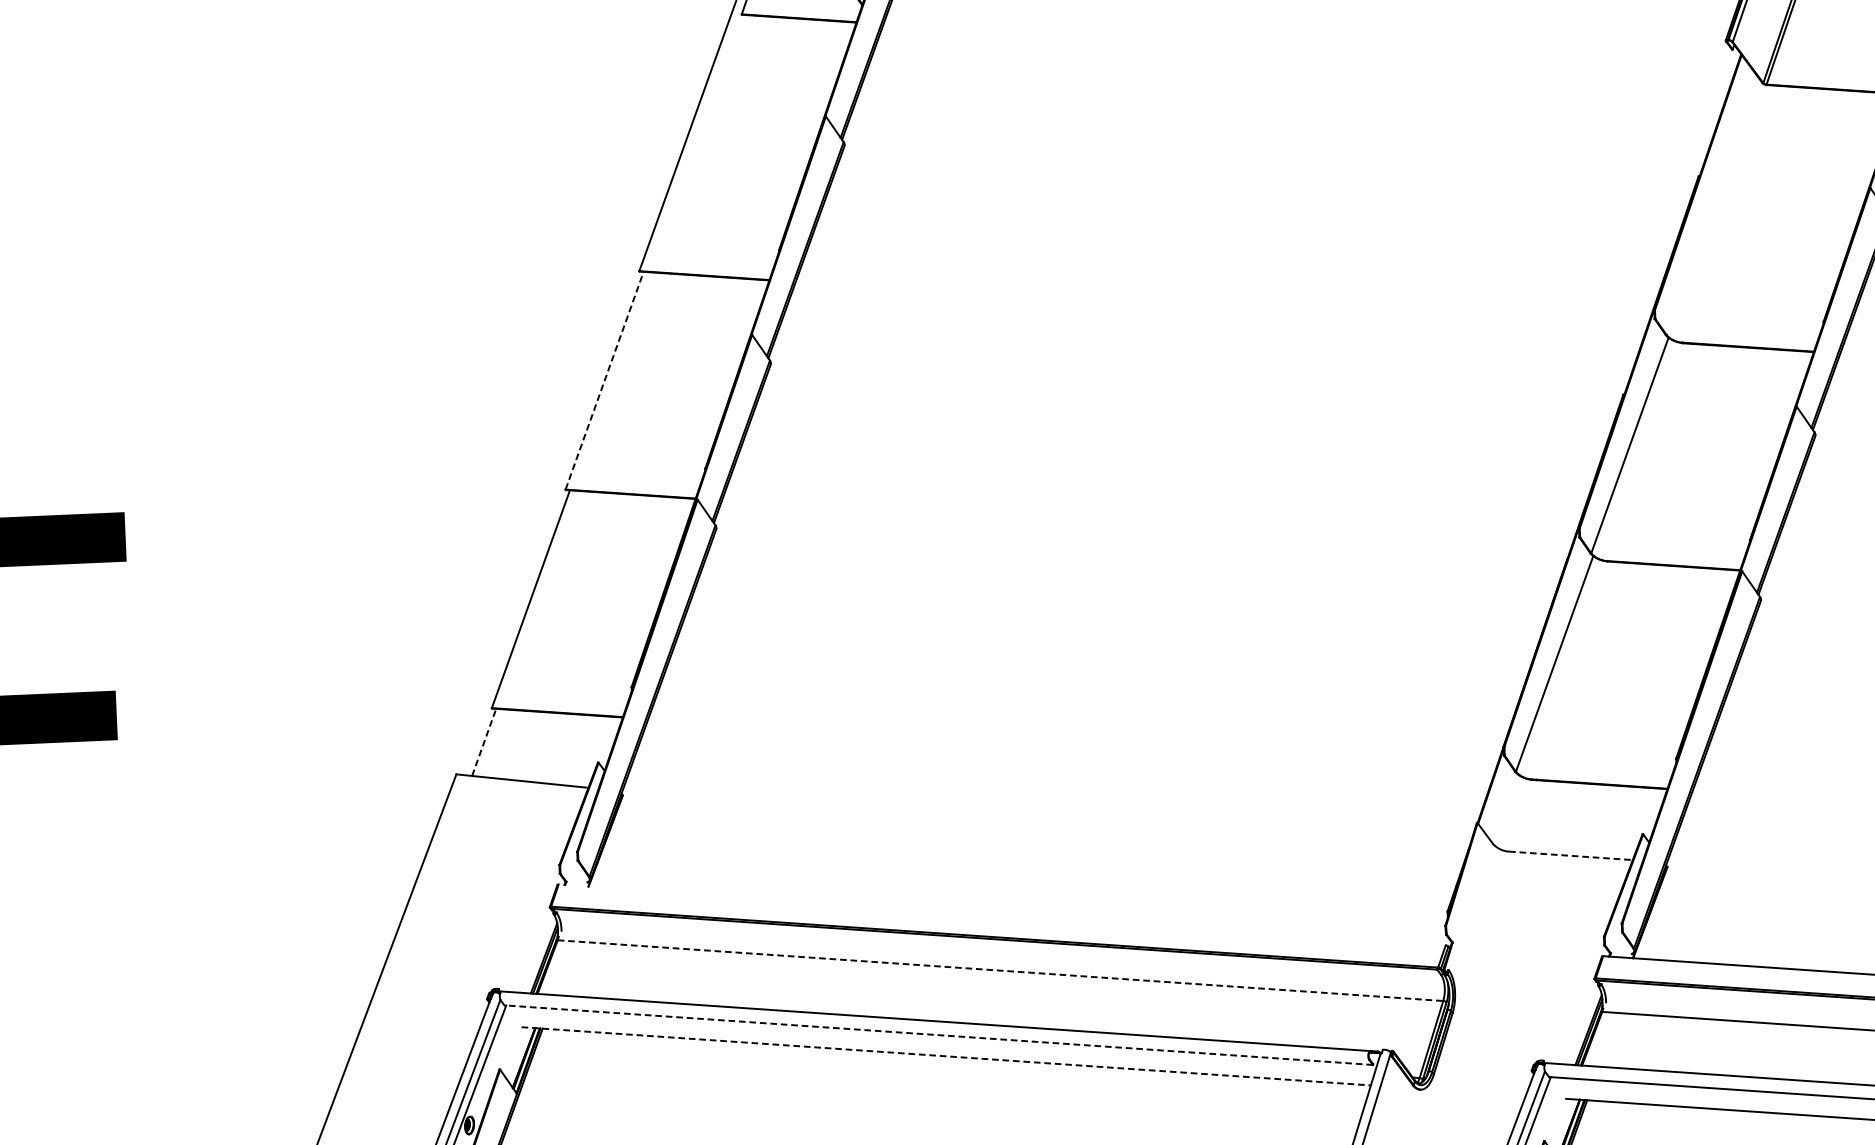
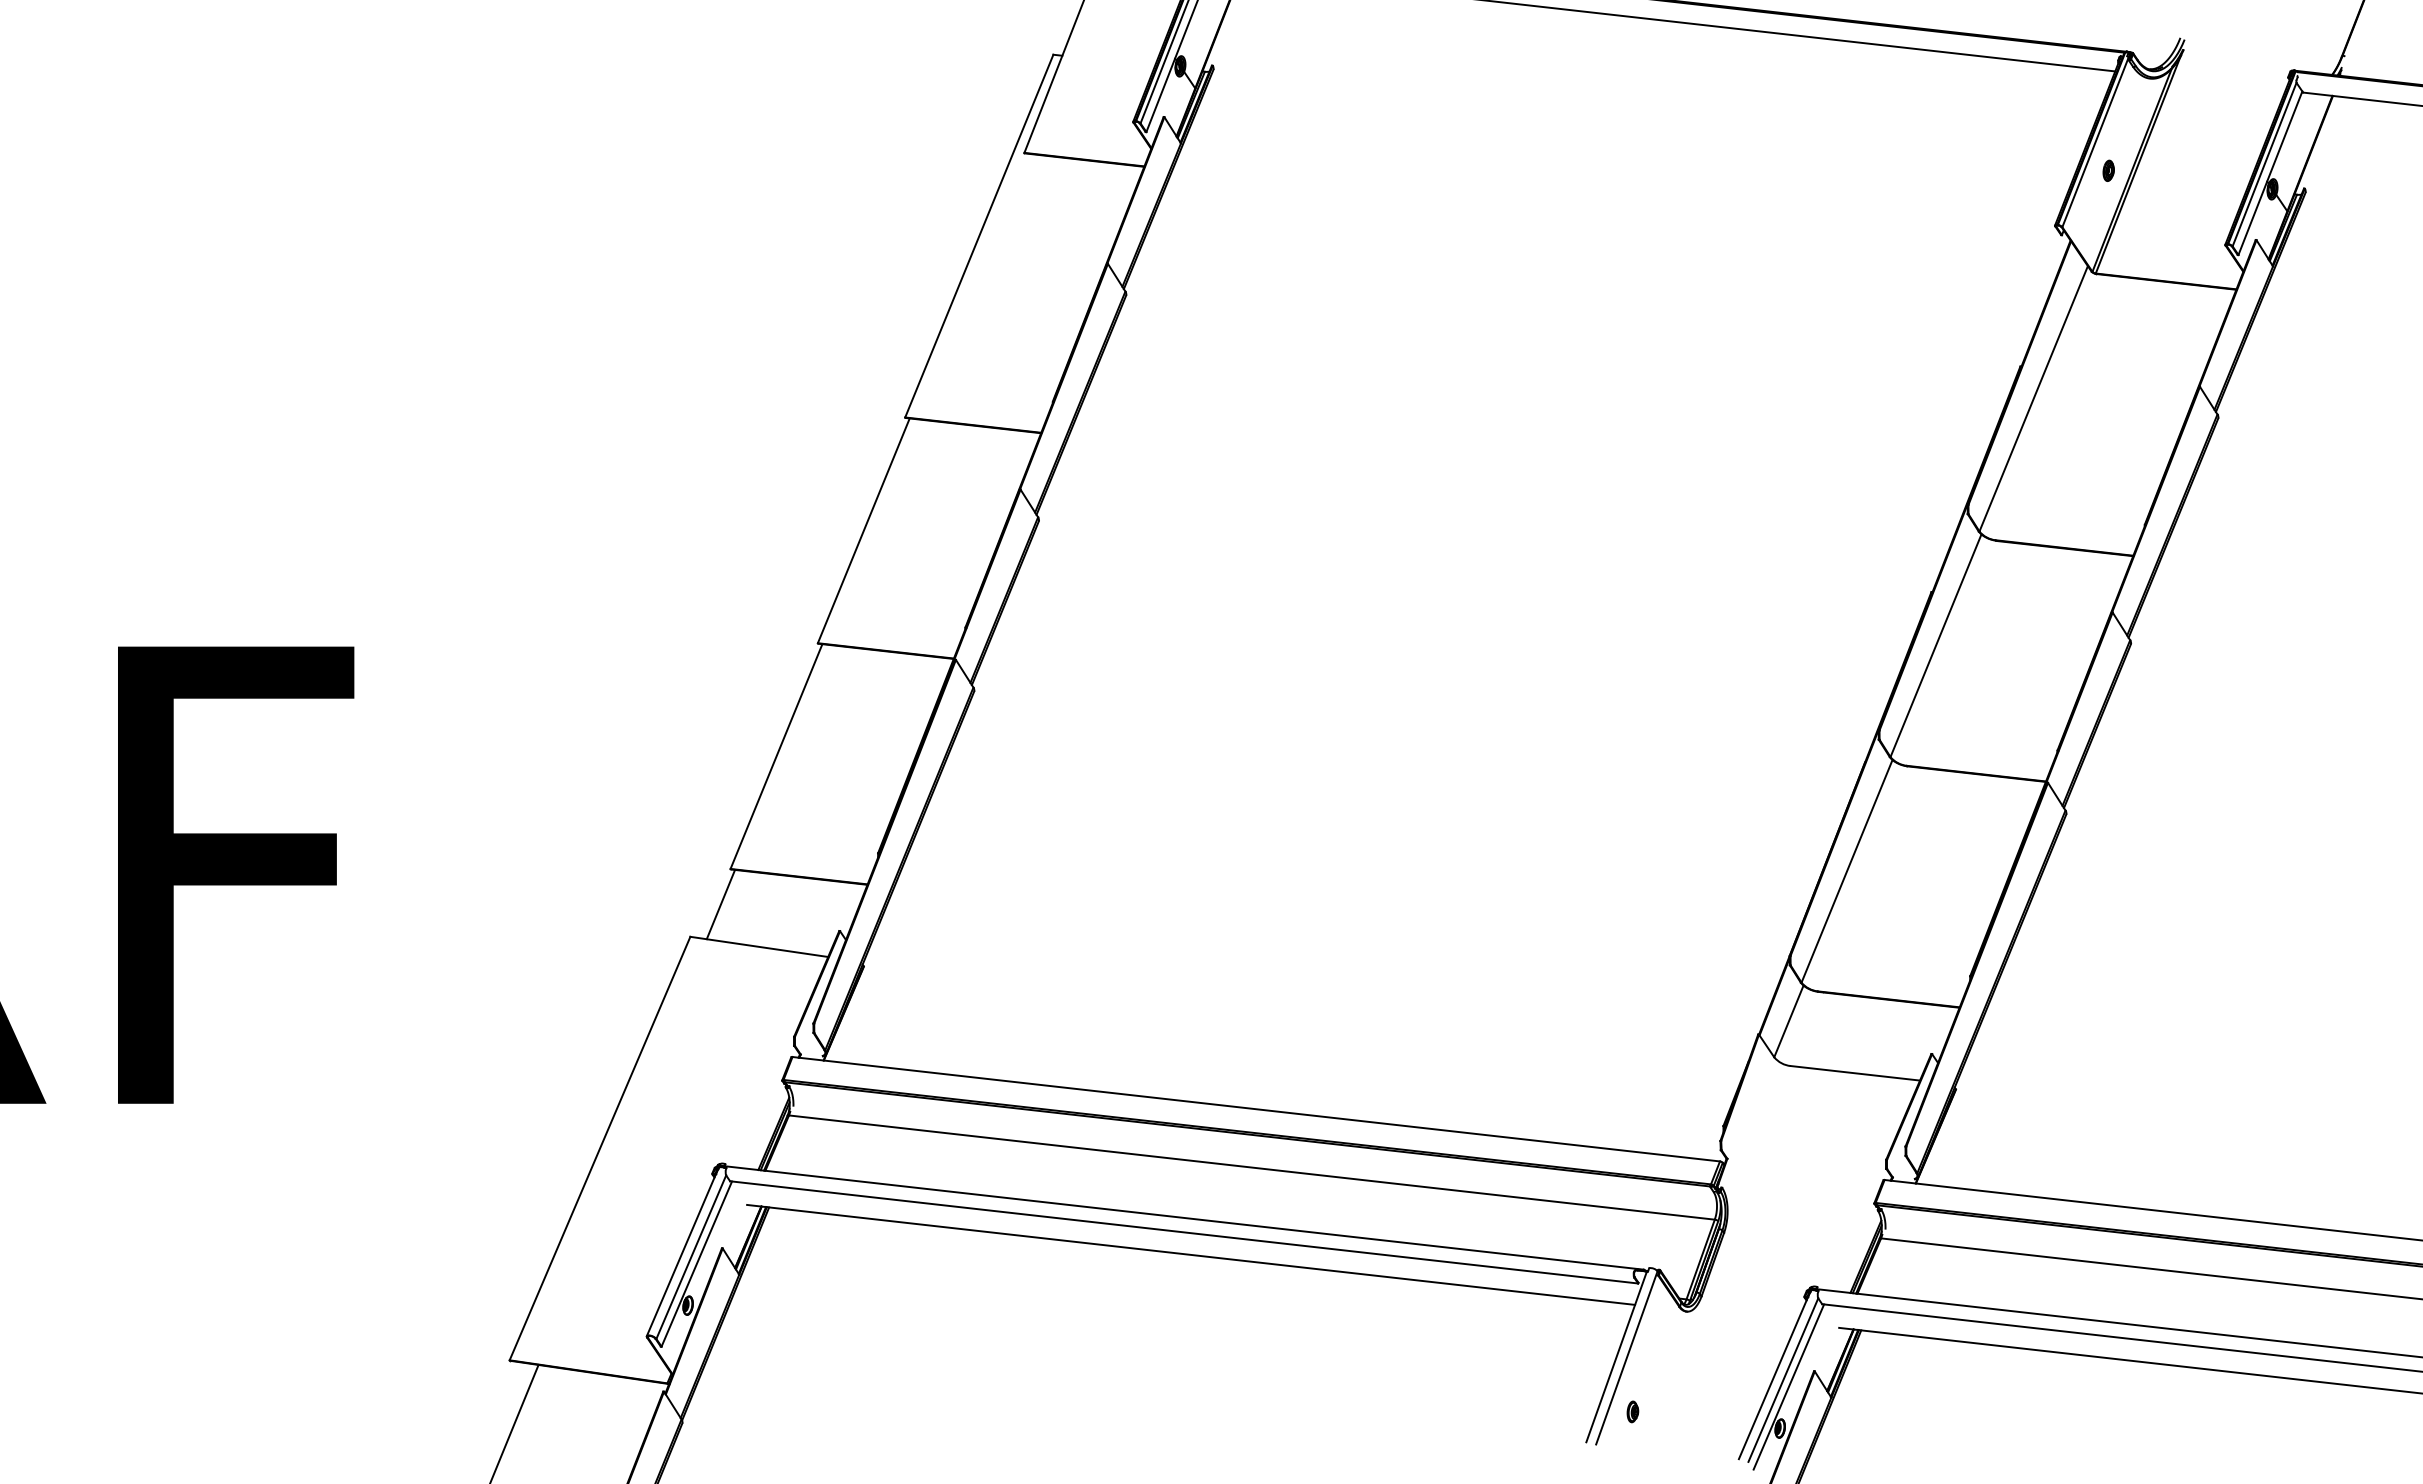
line: (1712, 206) -> (2033, 398), added
line: (605, 380) -> (864, 530), dashed -> solid
line: (484, 742) -> (721, 904), dashed -> solid
line: (1505, 809) -> (1788, 1021), added
line: (1571, 856) -> (1855, 1073), dashed -> solid
line: (1001, 915) -> (1255, 1109), added
line: (1000, 970) -> (1251, 1167), dashed -> solid
line: (939, 1035) -> (1184, 1232), dashed -> solid
line: (946, 1055) -> (1191, 1254), dashed -> solid

